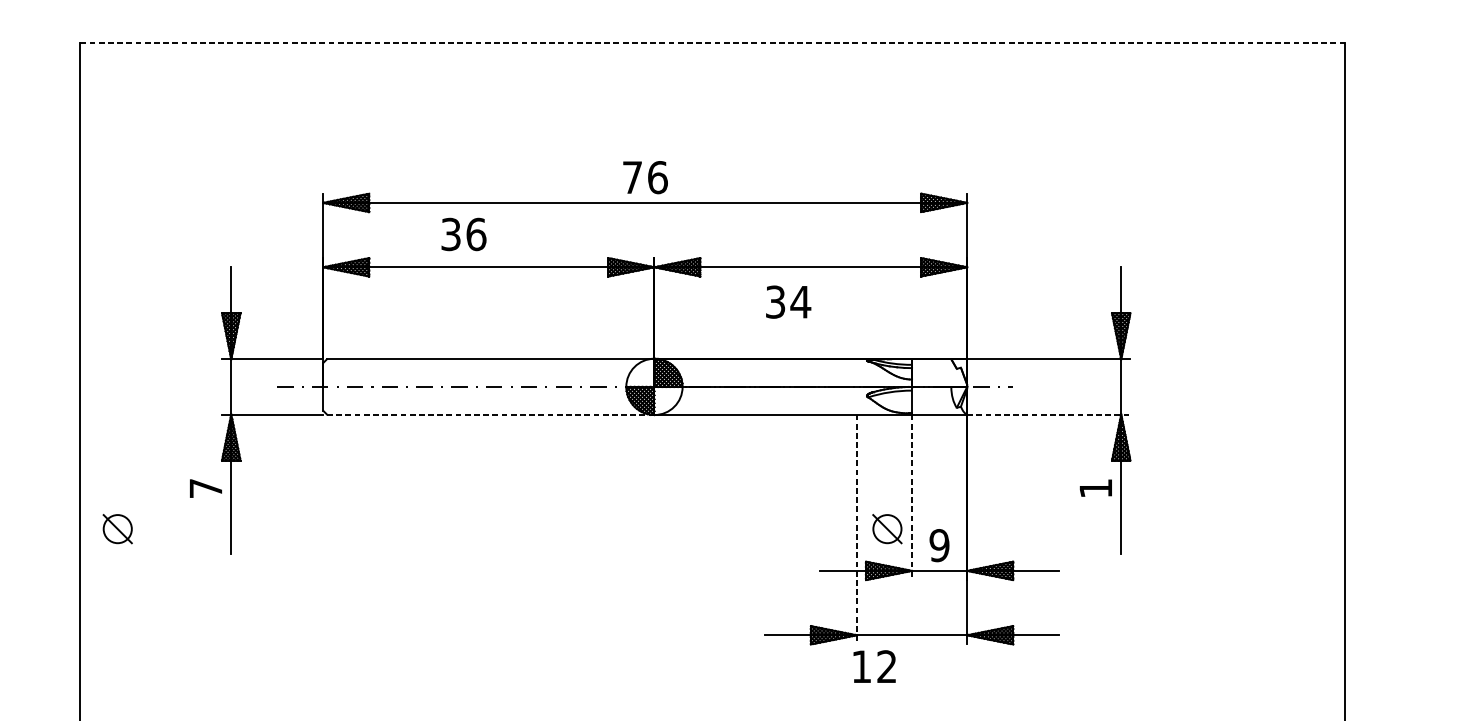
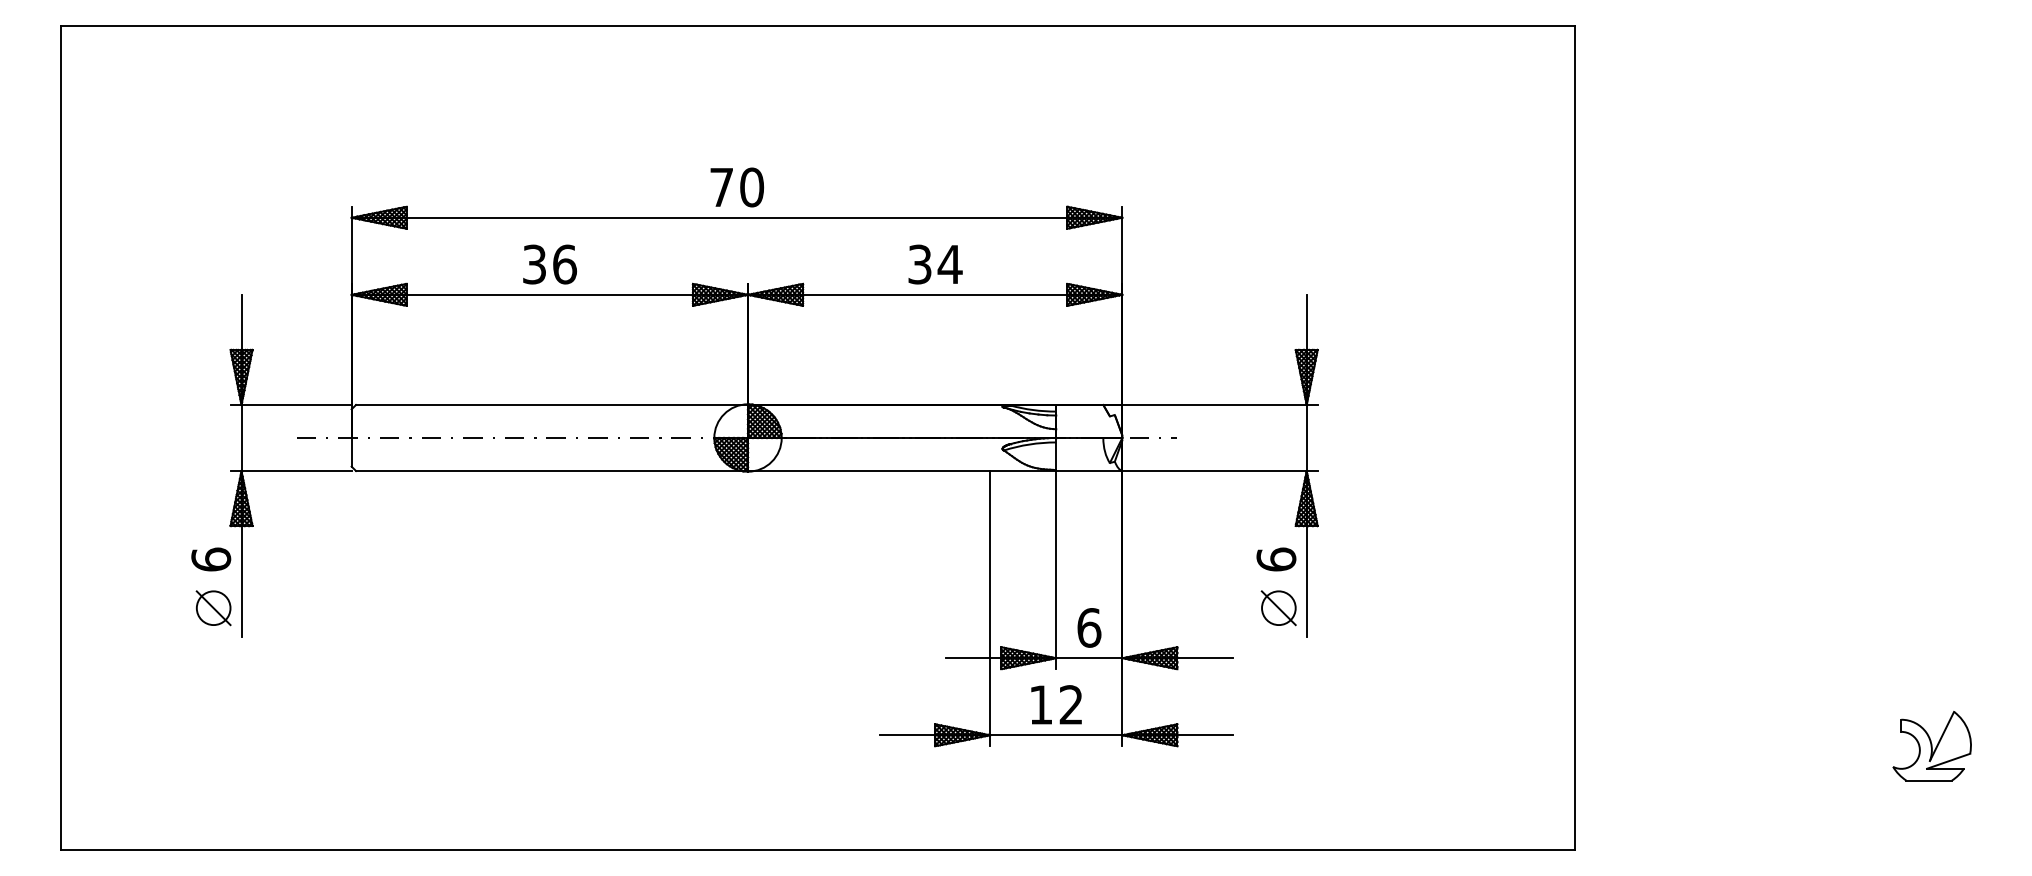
line: (712, 43) -> (817, 26), dashed -> solid
text: (658, 177) -> (752, 187), 76 -> 70
text: (463, 234) -> (549, 264), moved
text: (788, 302) -> (935, 264), moved
line: (491, 414) -> (552, 471), dashed -> solid
line: (1049, 414) -> (1220, 471), dashed -> solid
text: (206, 488) -> (211, 559), 7 -> 6
text: (1096, 488) -> (1276, 559), 1 -> 6
line: (912, 497) -> (1056, 570), dashed -> solid
part: (117, 529) -> (213, 608), moved
line: (857, 529) -> (990, 608), dashed -> solid
part: (887, 529) -> (1278, 608), moved
text: (939, 545) -> (1089, 627), 9 -> 6
text: (874, 666) -> (1056, 704), moved

